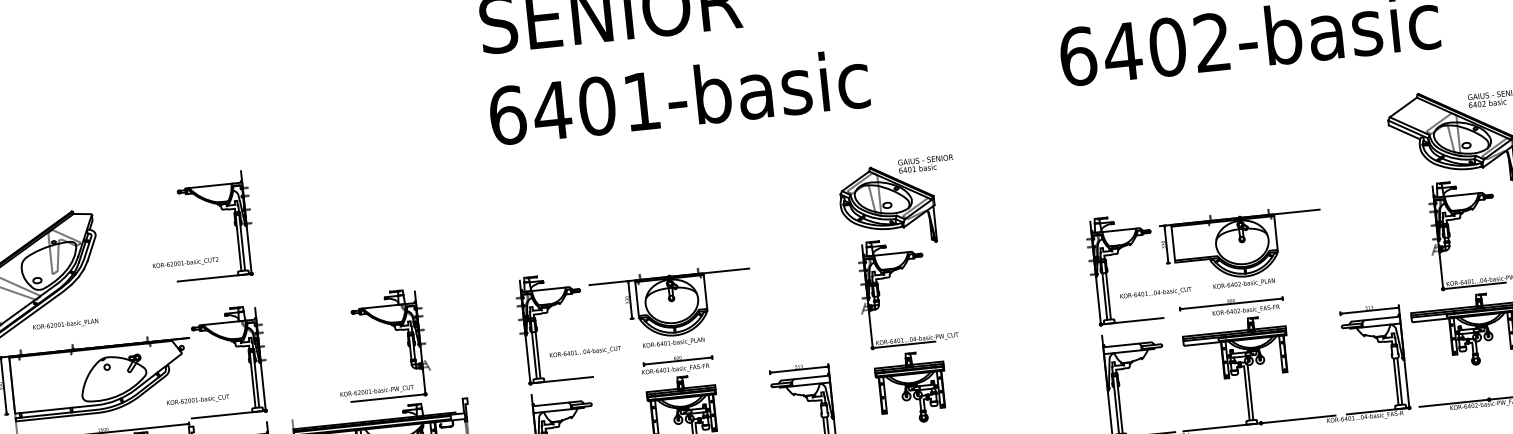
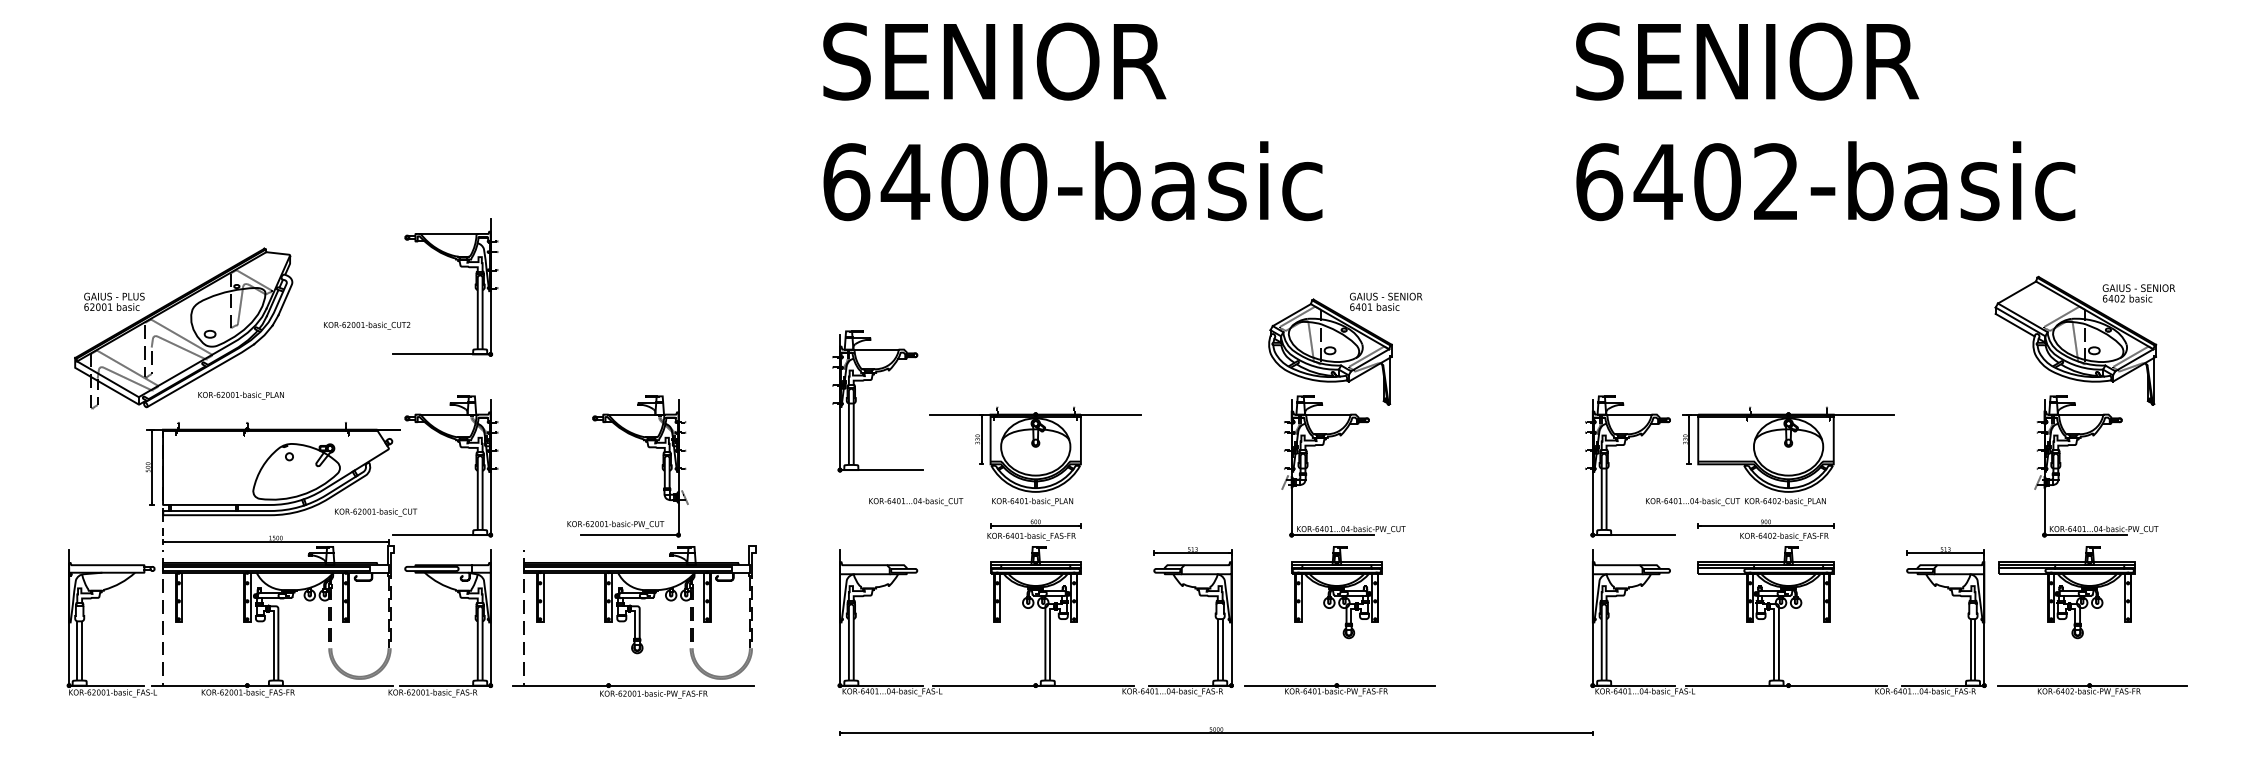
text: (641, 101) -> (1023, 182), 6401-basic -> 6400-basic
text: (186, 263) -> (367, 325), moved
text: (1155, 293) -> (1692, 501), moved
part: (395, 330) -> (647, 447), moved
part: (537, 330) -> (856, 401), moved
text: (197, 400) -> (375, 512), moved

